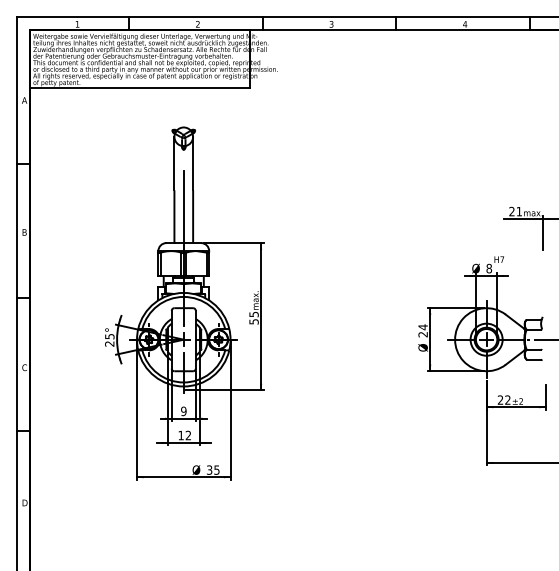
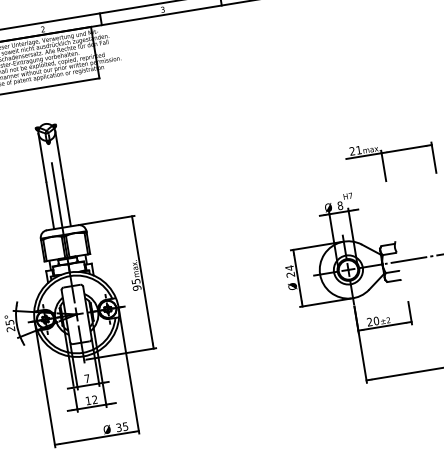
text: (253, 321) -> (136, 287), 55 -> 95
text: (507, 399) -> (375, 320), 22 -> 20
text: (183, 411) -> (86, 378), 9 -> 7

